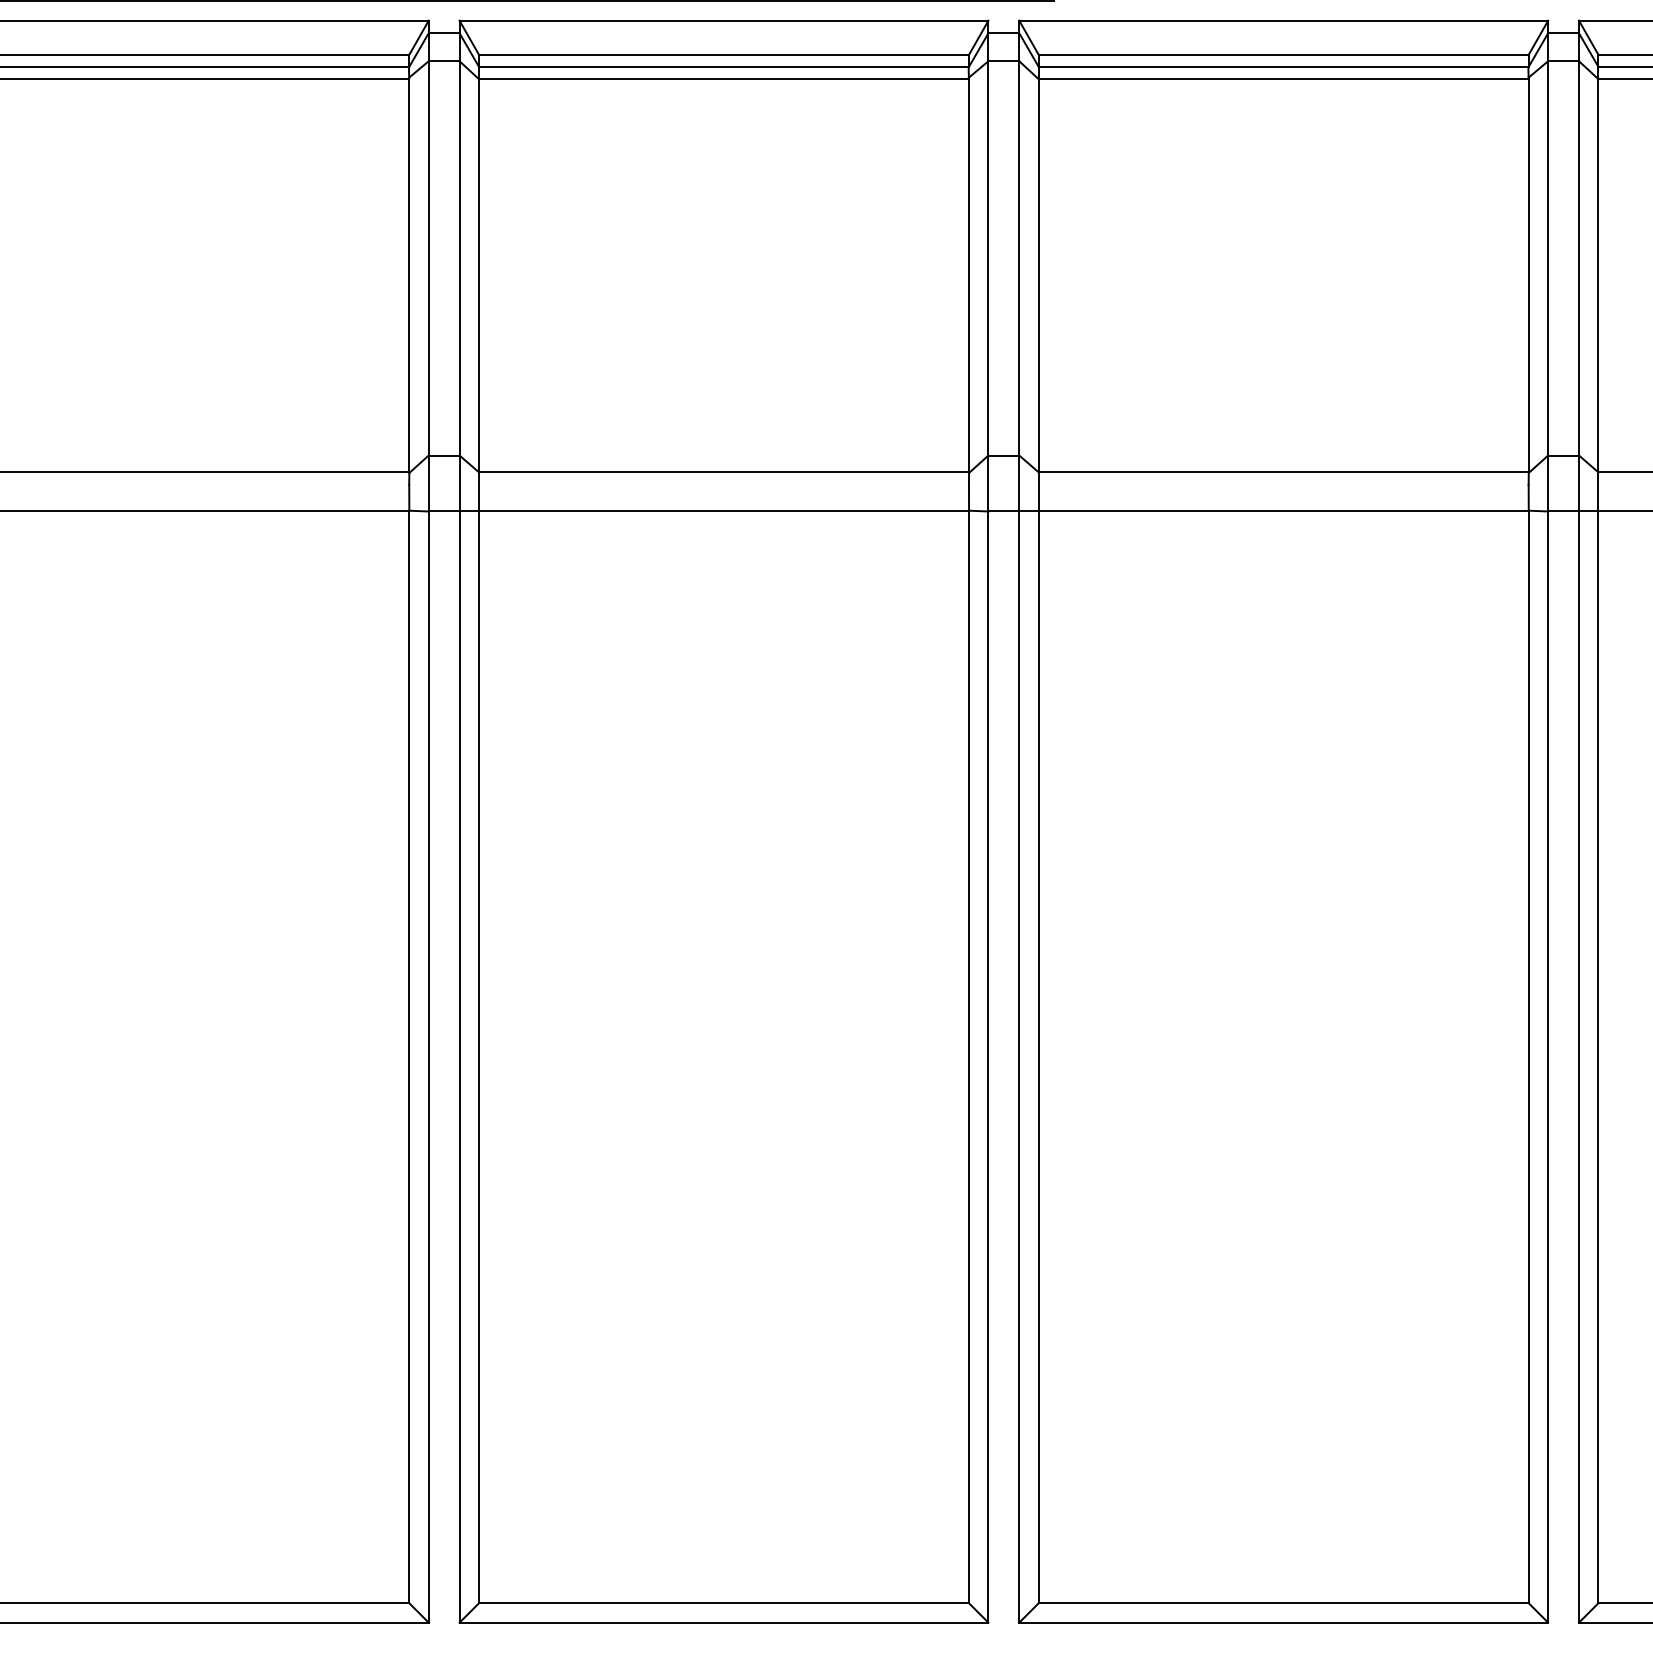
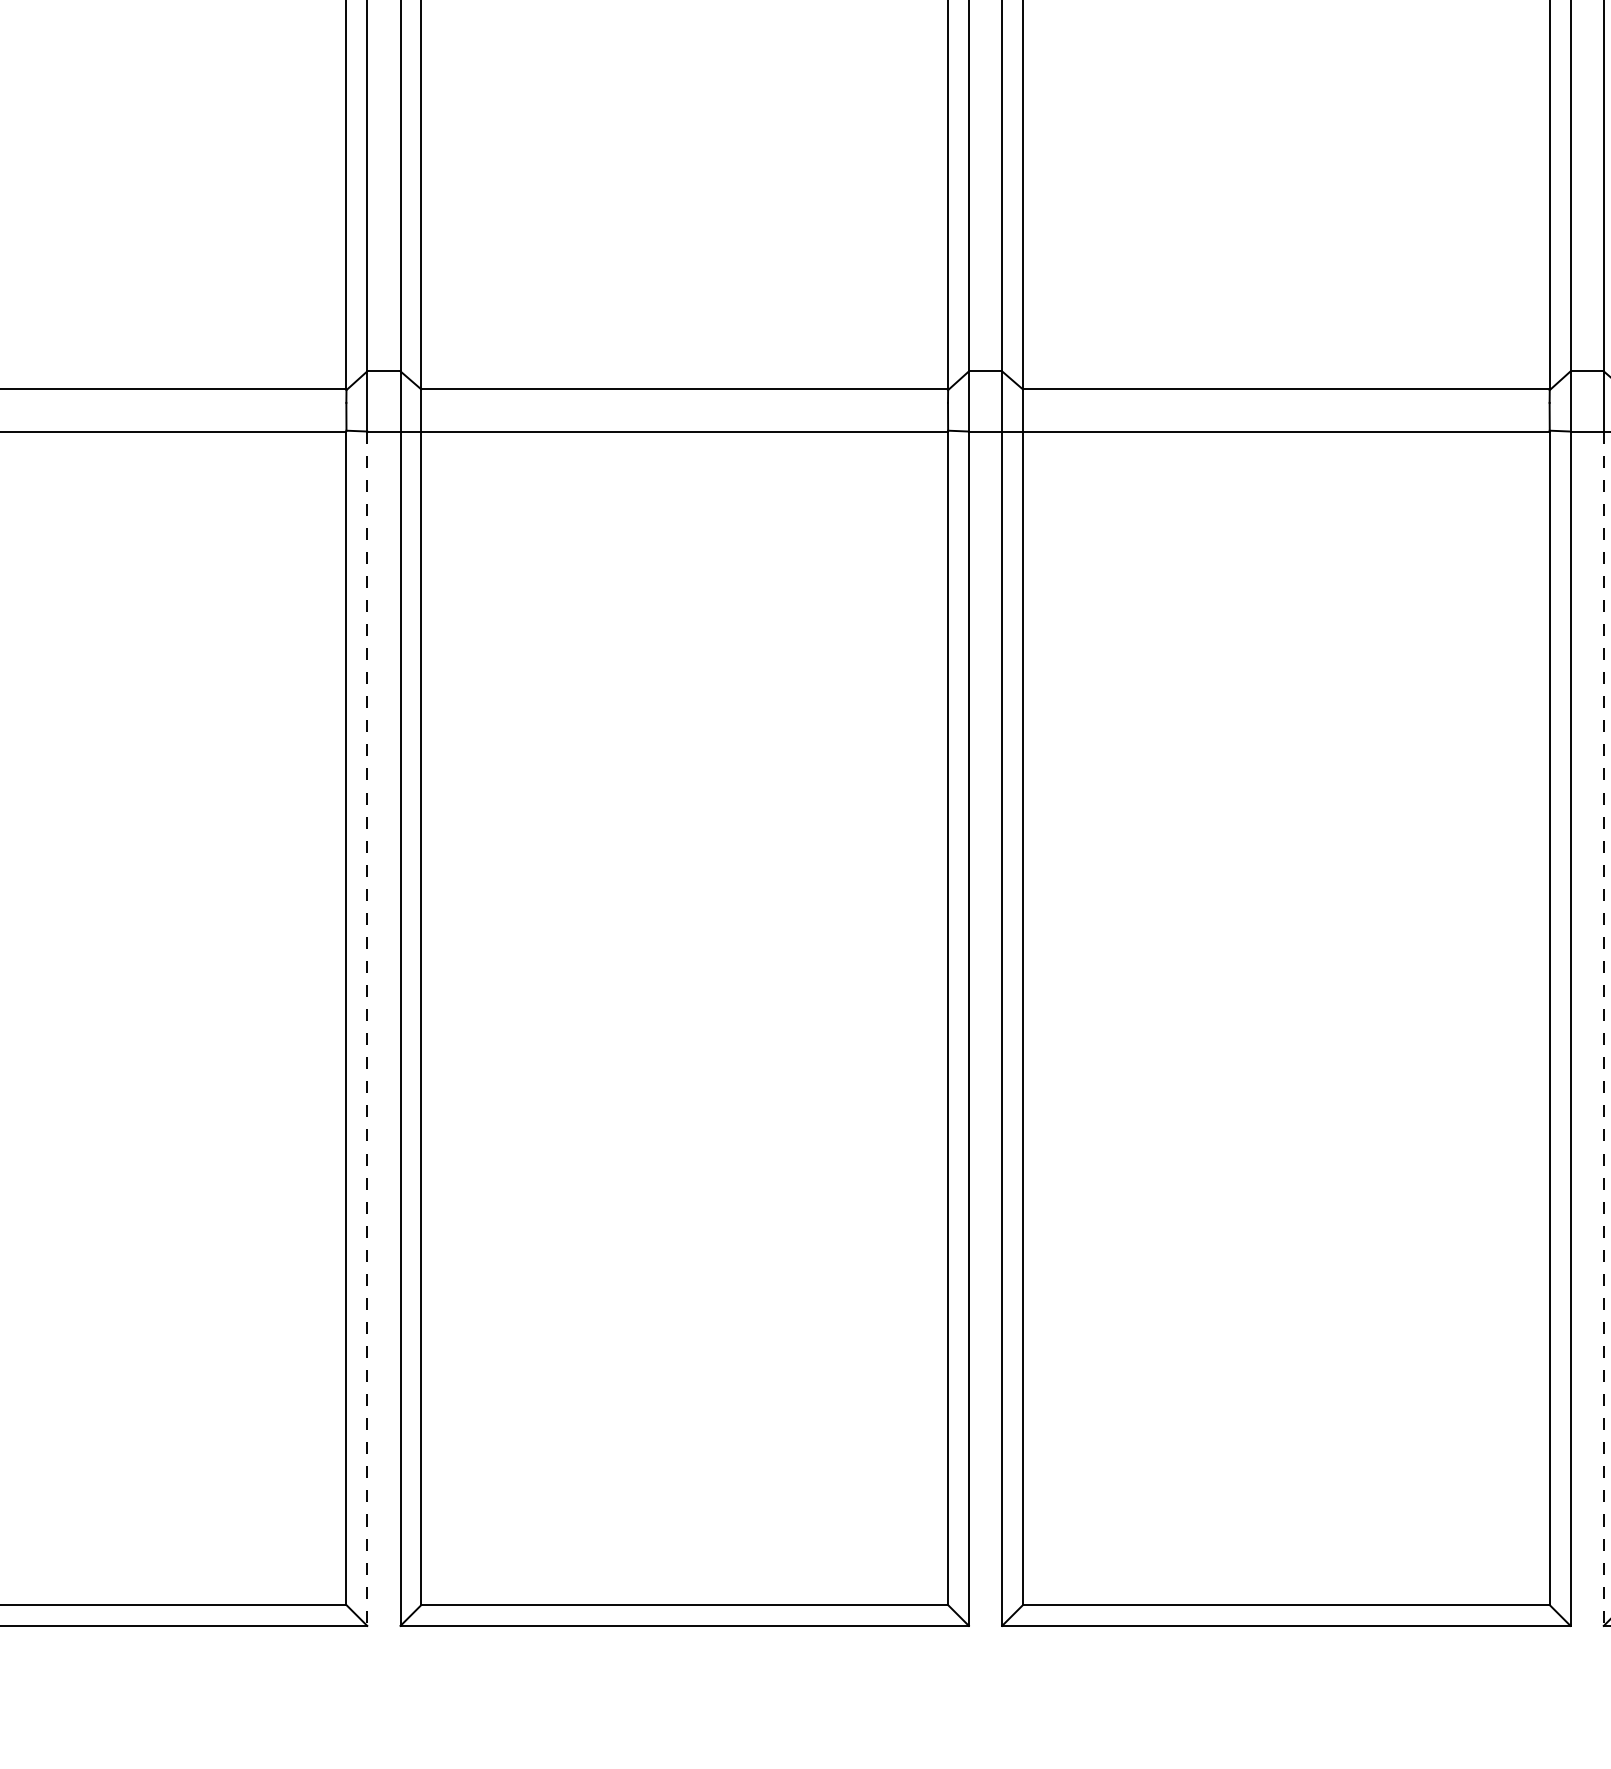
line: (428, 1067) -> (367, 1029), solid -> dashed
line: (1579, 1067) -> (1604, 1029), solid -> dashed

